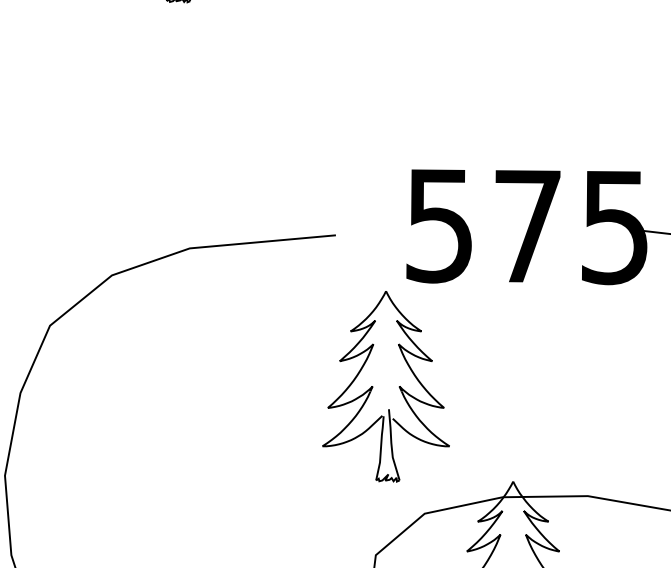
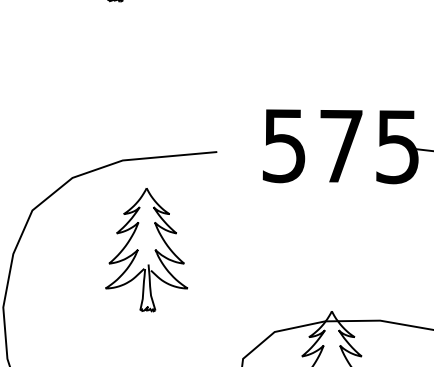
part: (385, 387) -> (146, 250), moved

